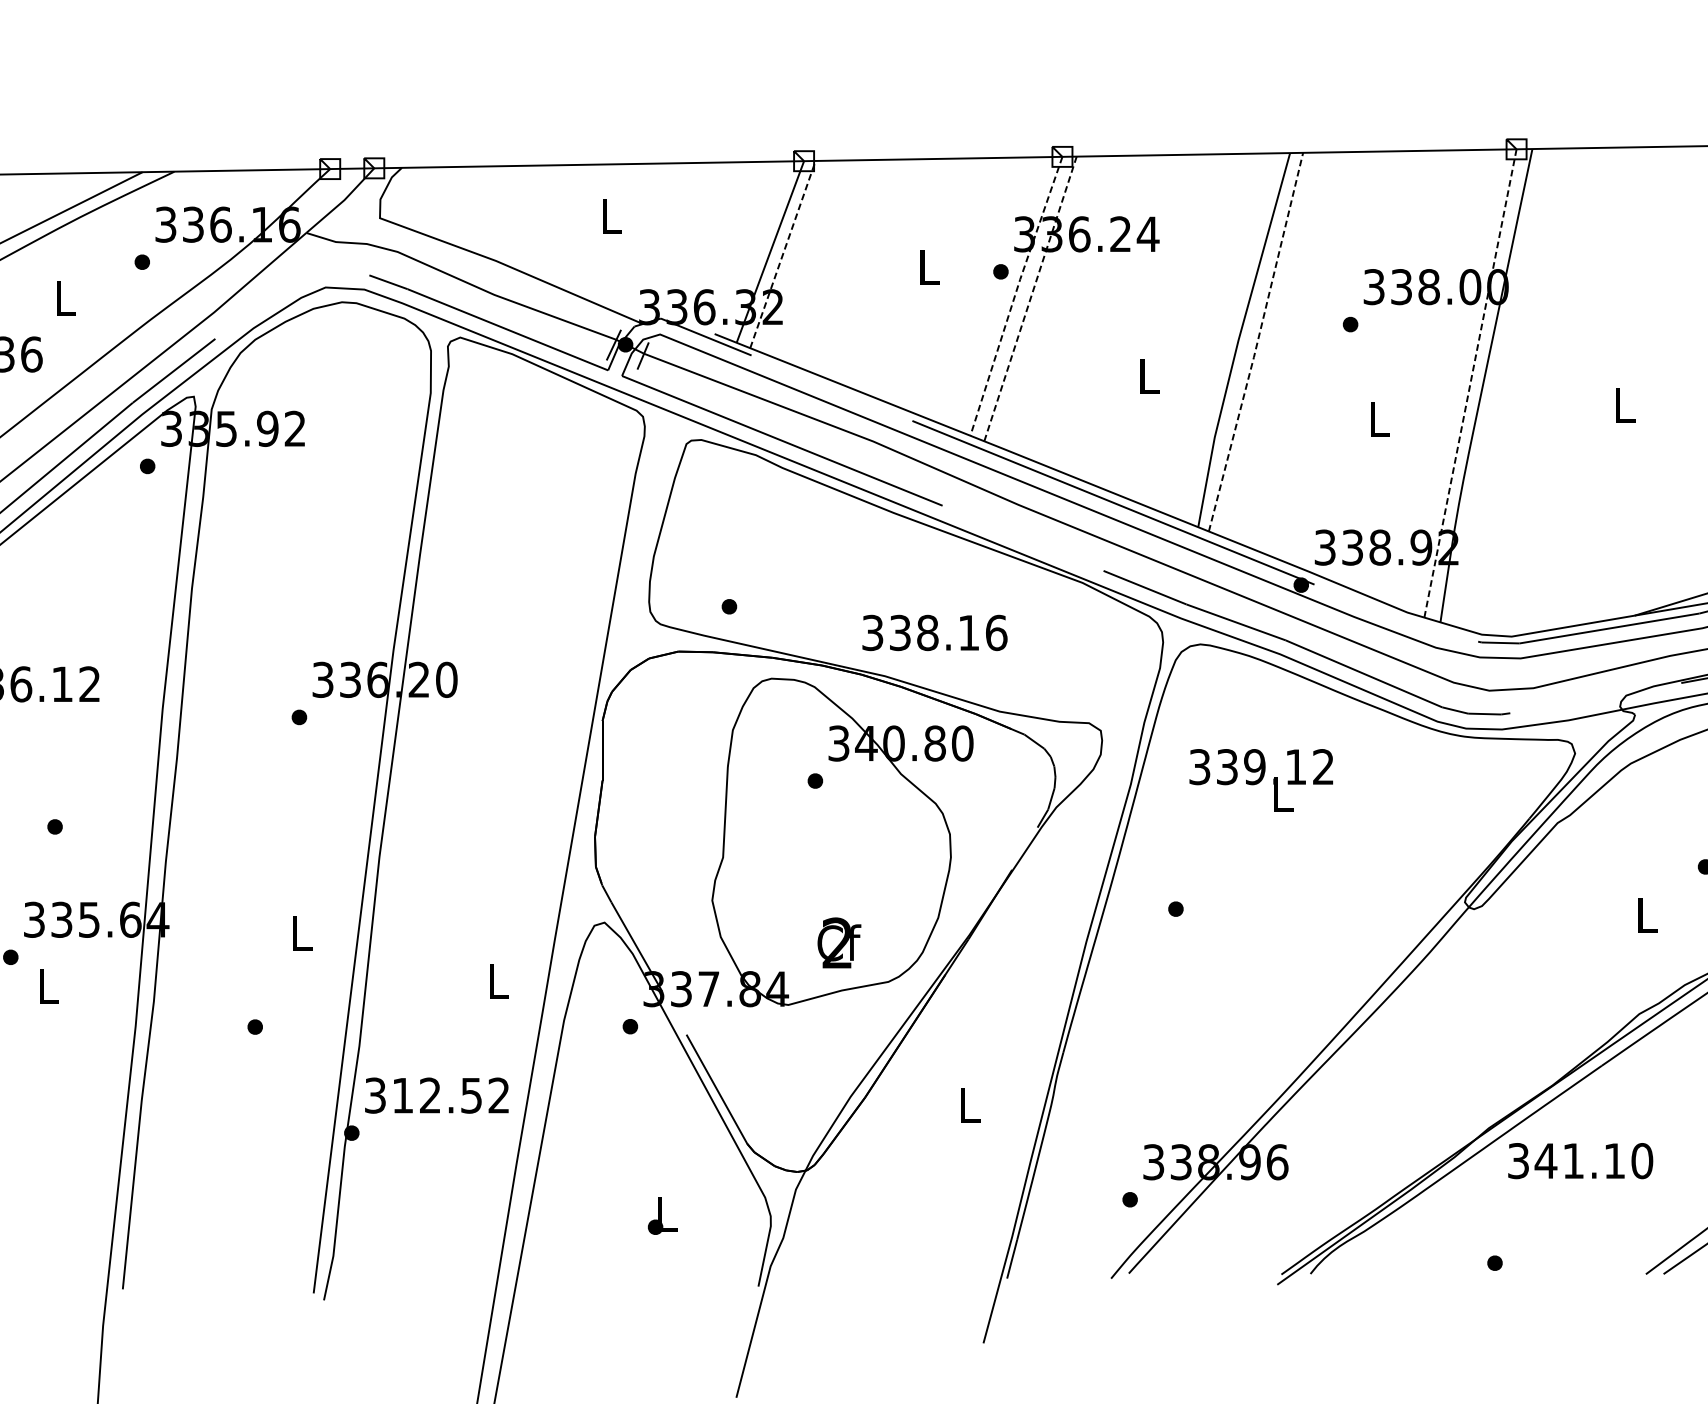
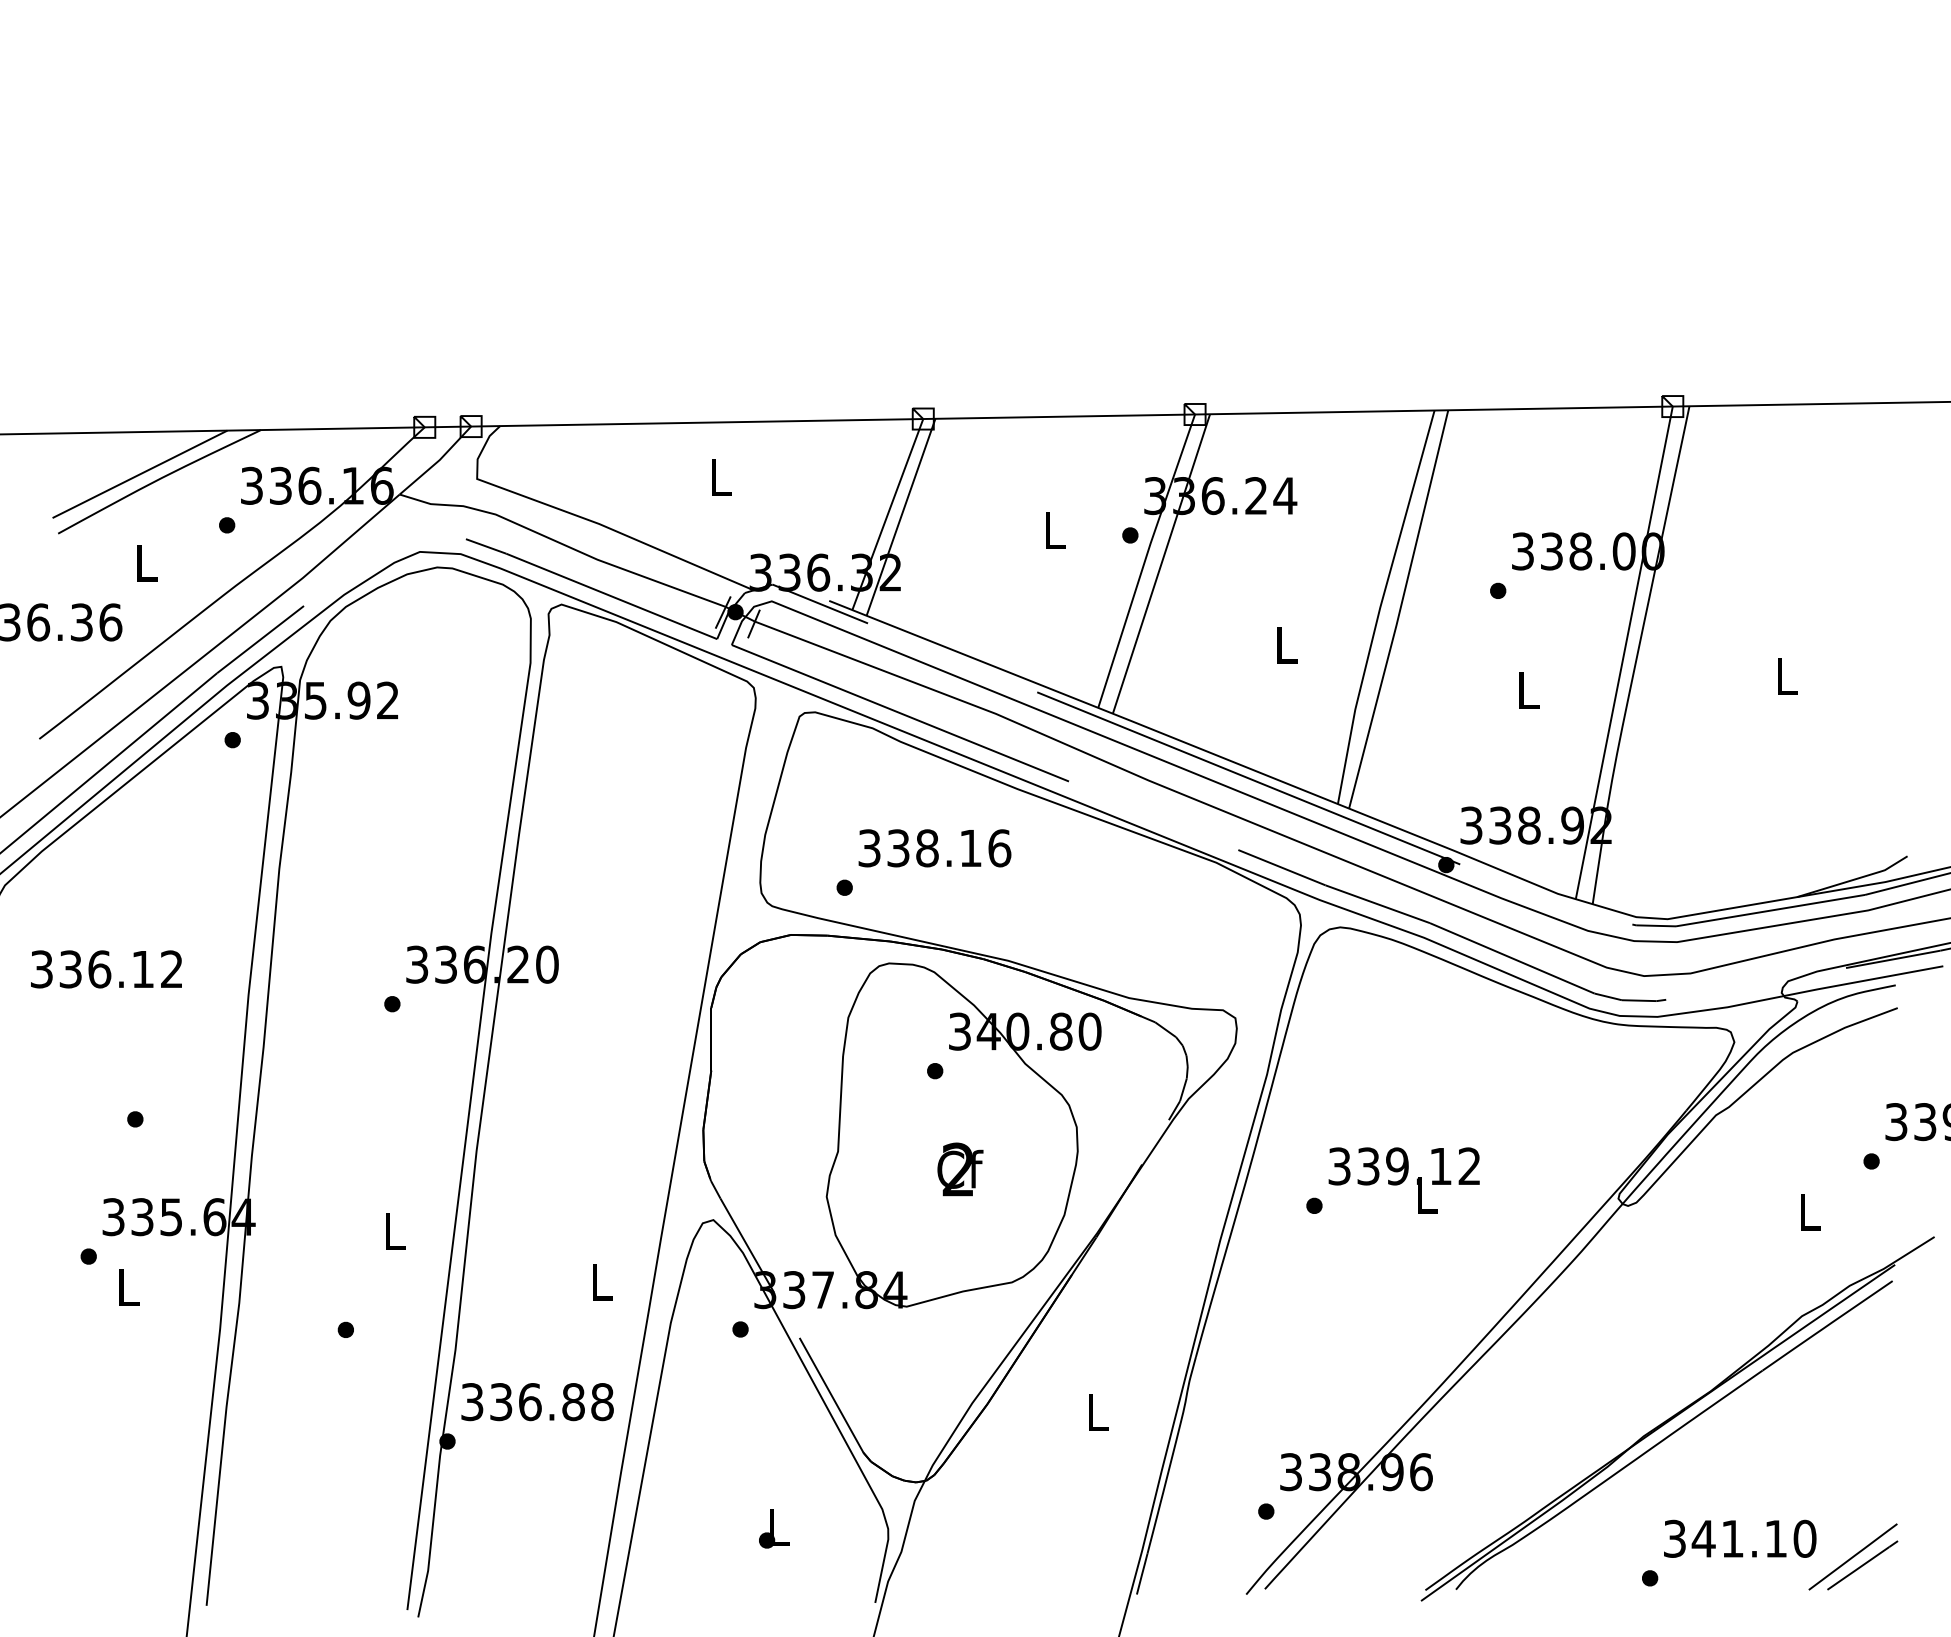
line: (783, 253) -> (901, 516), dashed -> solid
line: (1015, 295) -> (1145, 560), dashed -> solid
line: (1030, 298) -> (1161, 563), dashed -> solid
line: (1257, 342) -> (1400, 609), dashed -> solid
line: (1470, 384) -> (1624, 653), dashed -> solid
text: (934, 633) -> (934, 848), moved
text: (1260, 780) -> (1403, 1180), moved
text: (839, 943) -> (960, 1169), moved
text: (450, 1096) -> (551, 1402), 312.52 -> 336.88
text: (1580, 1160) -> (1740, 1538), moved

